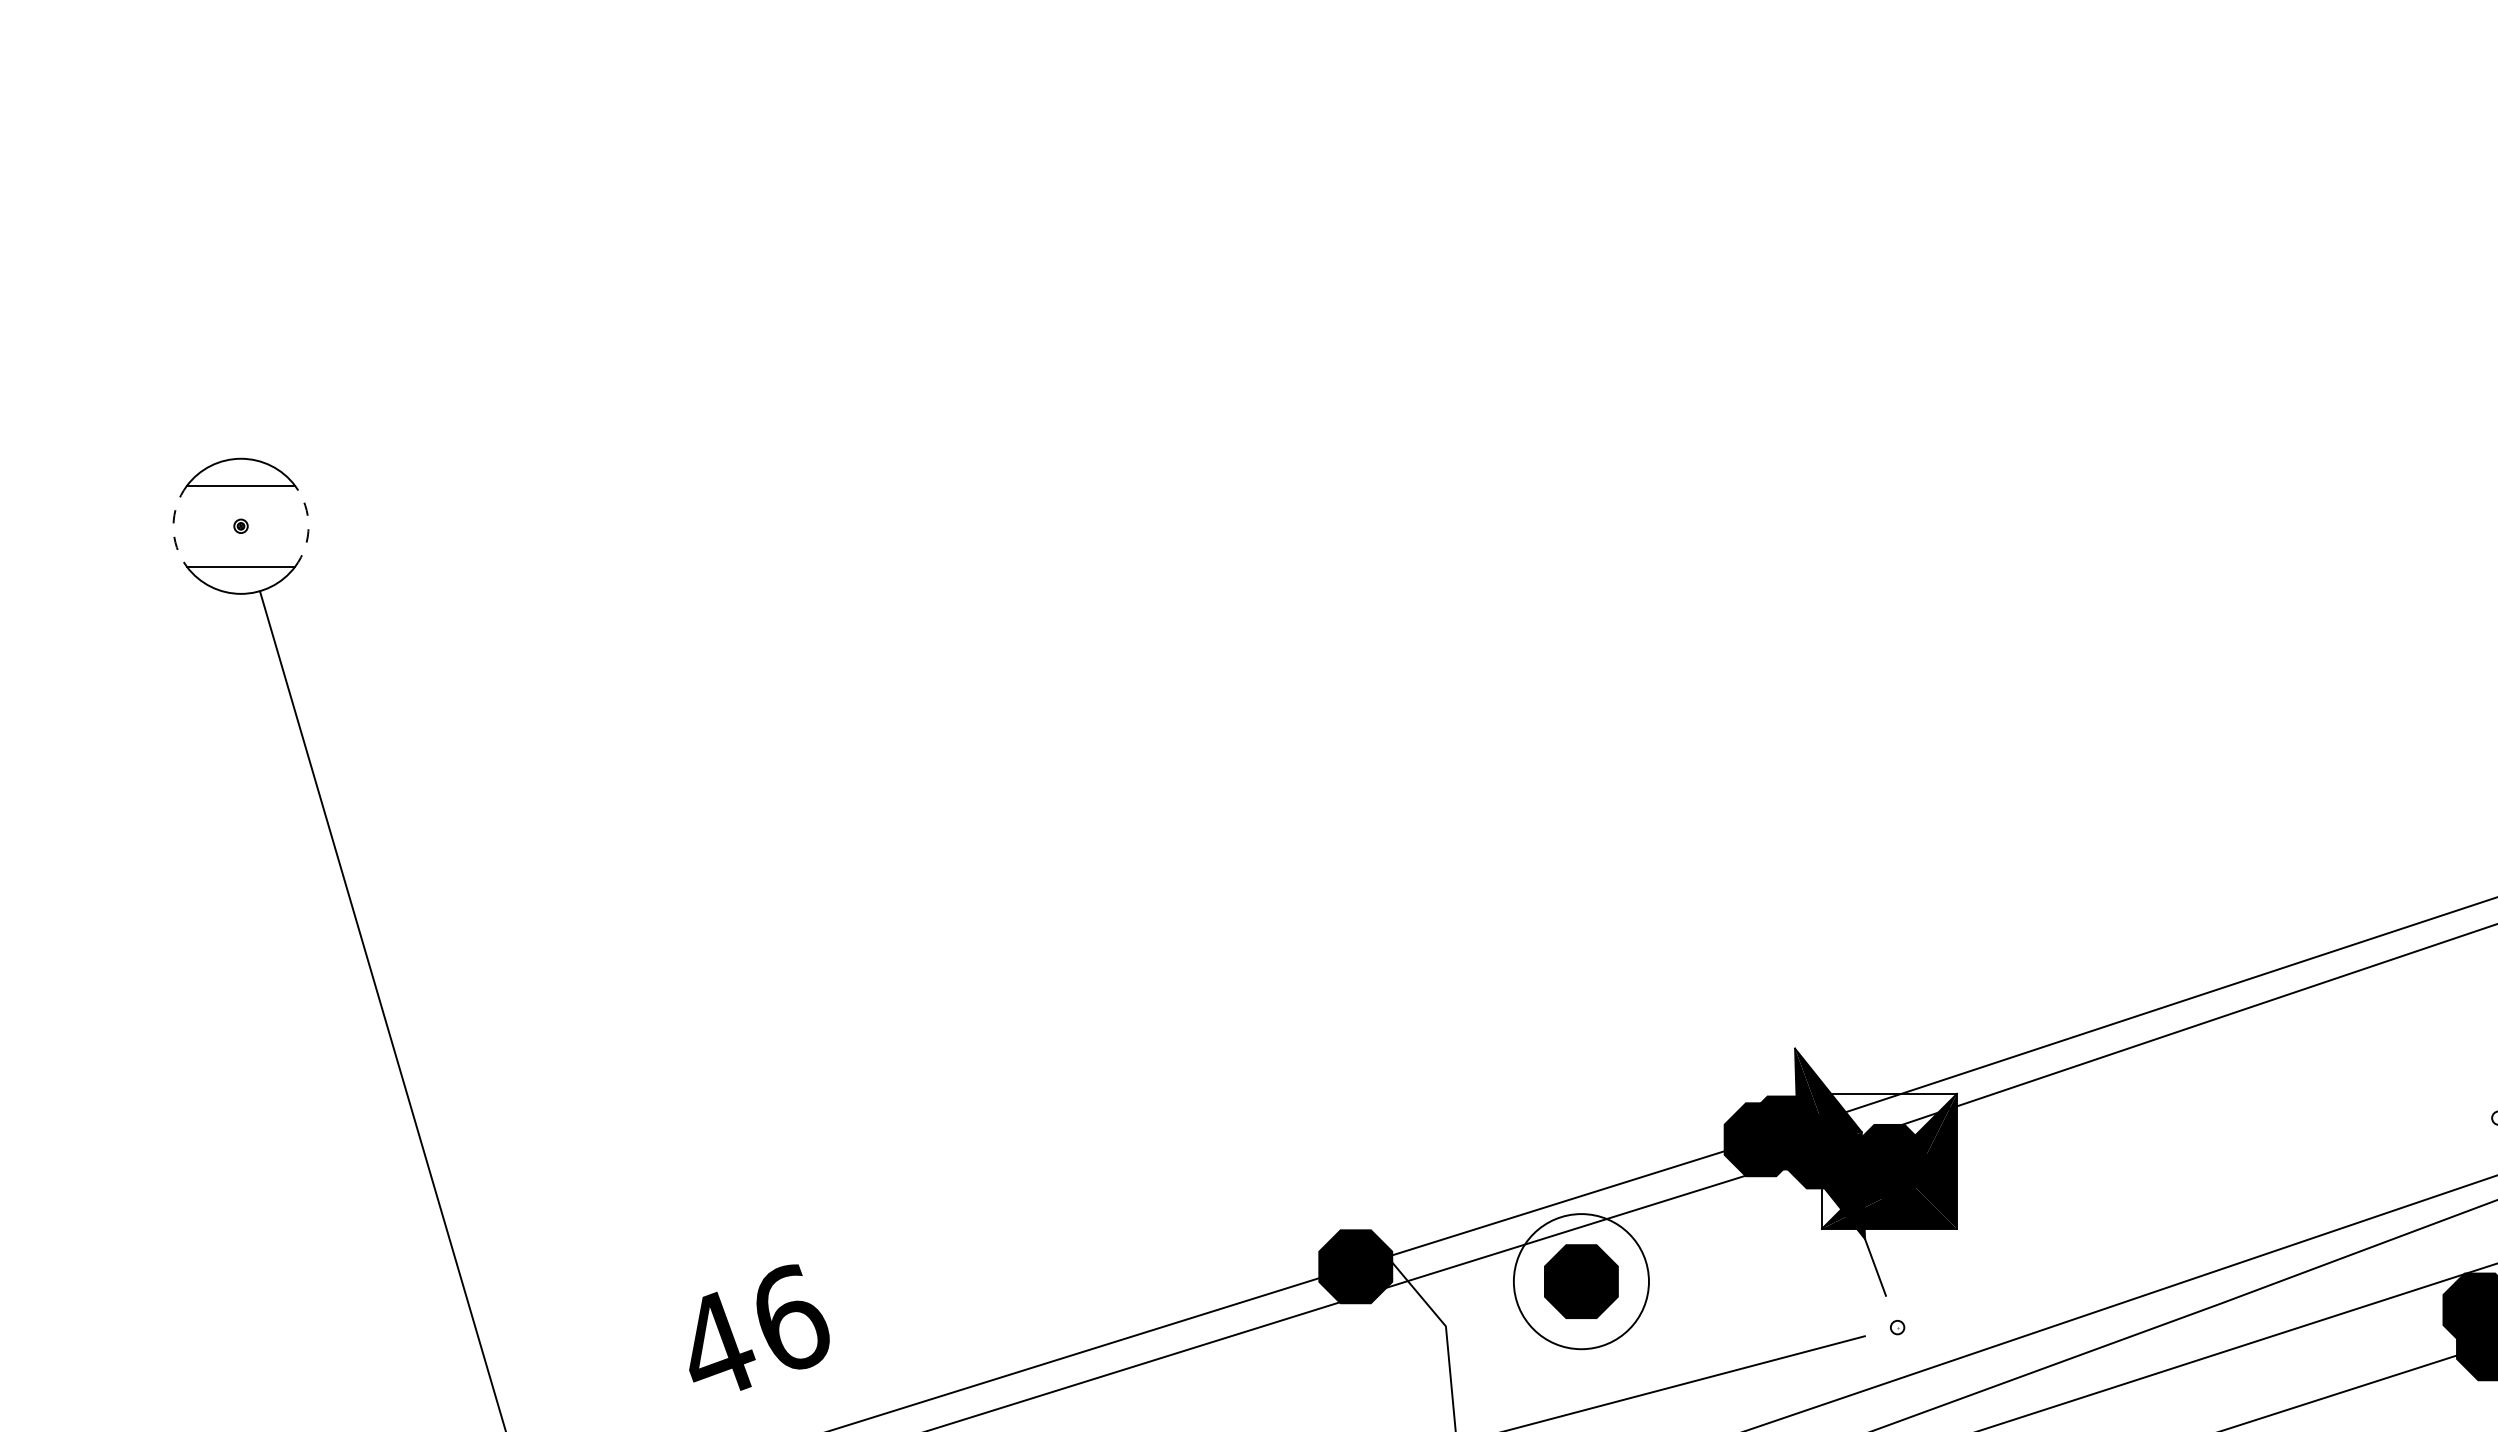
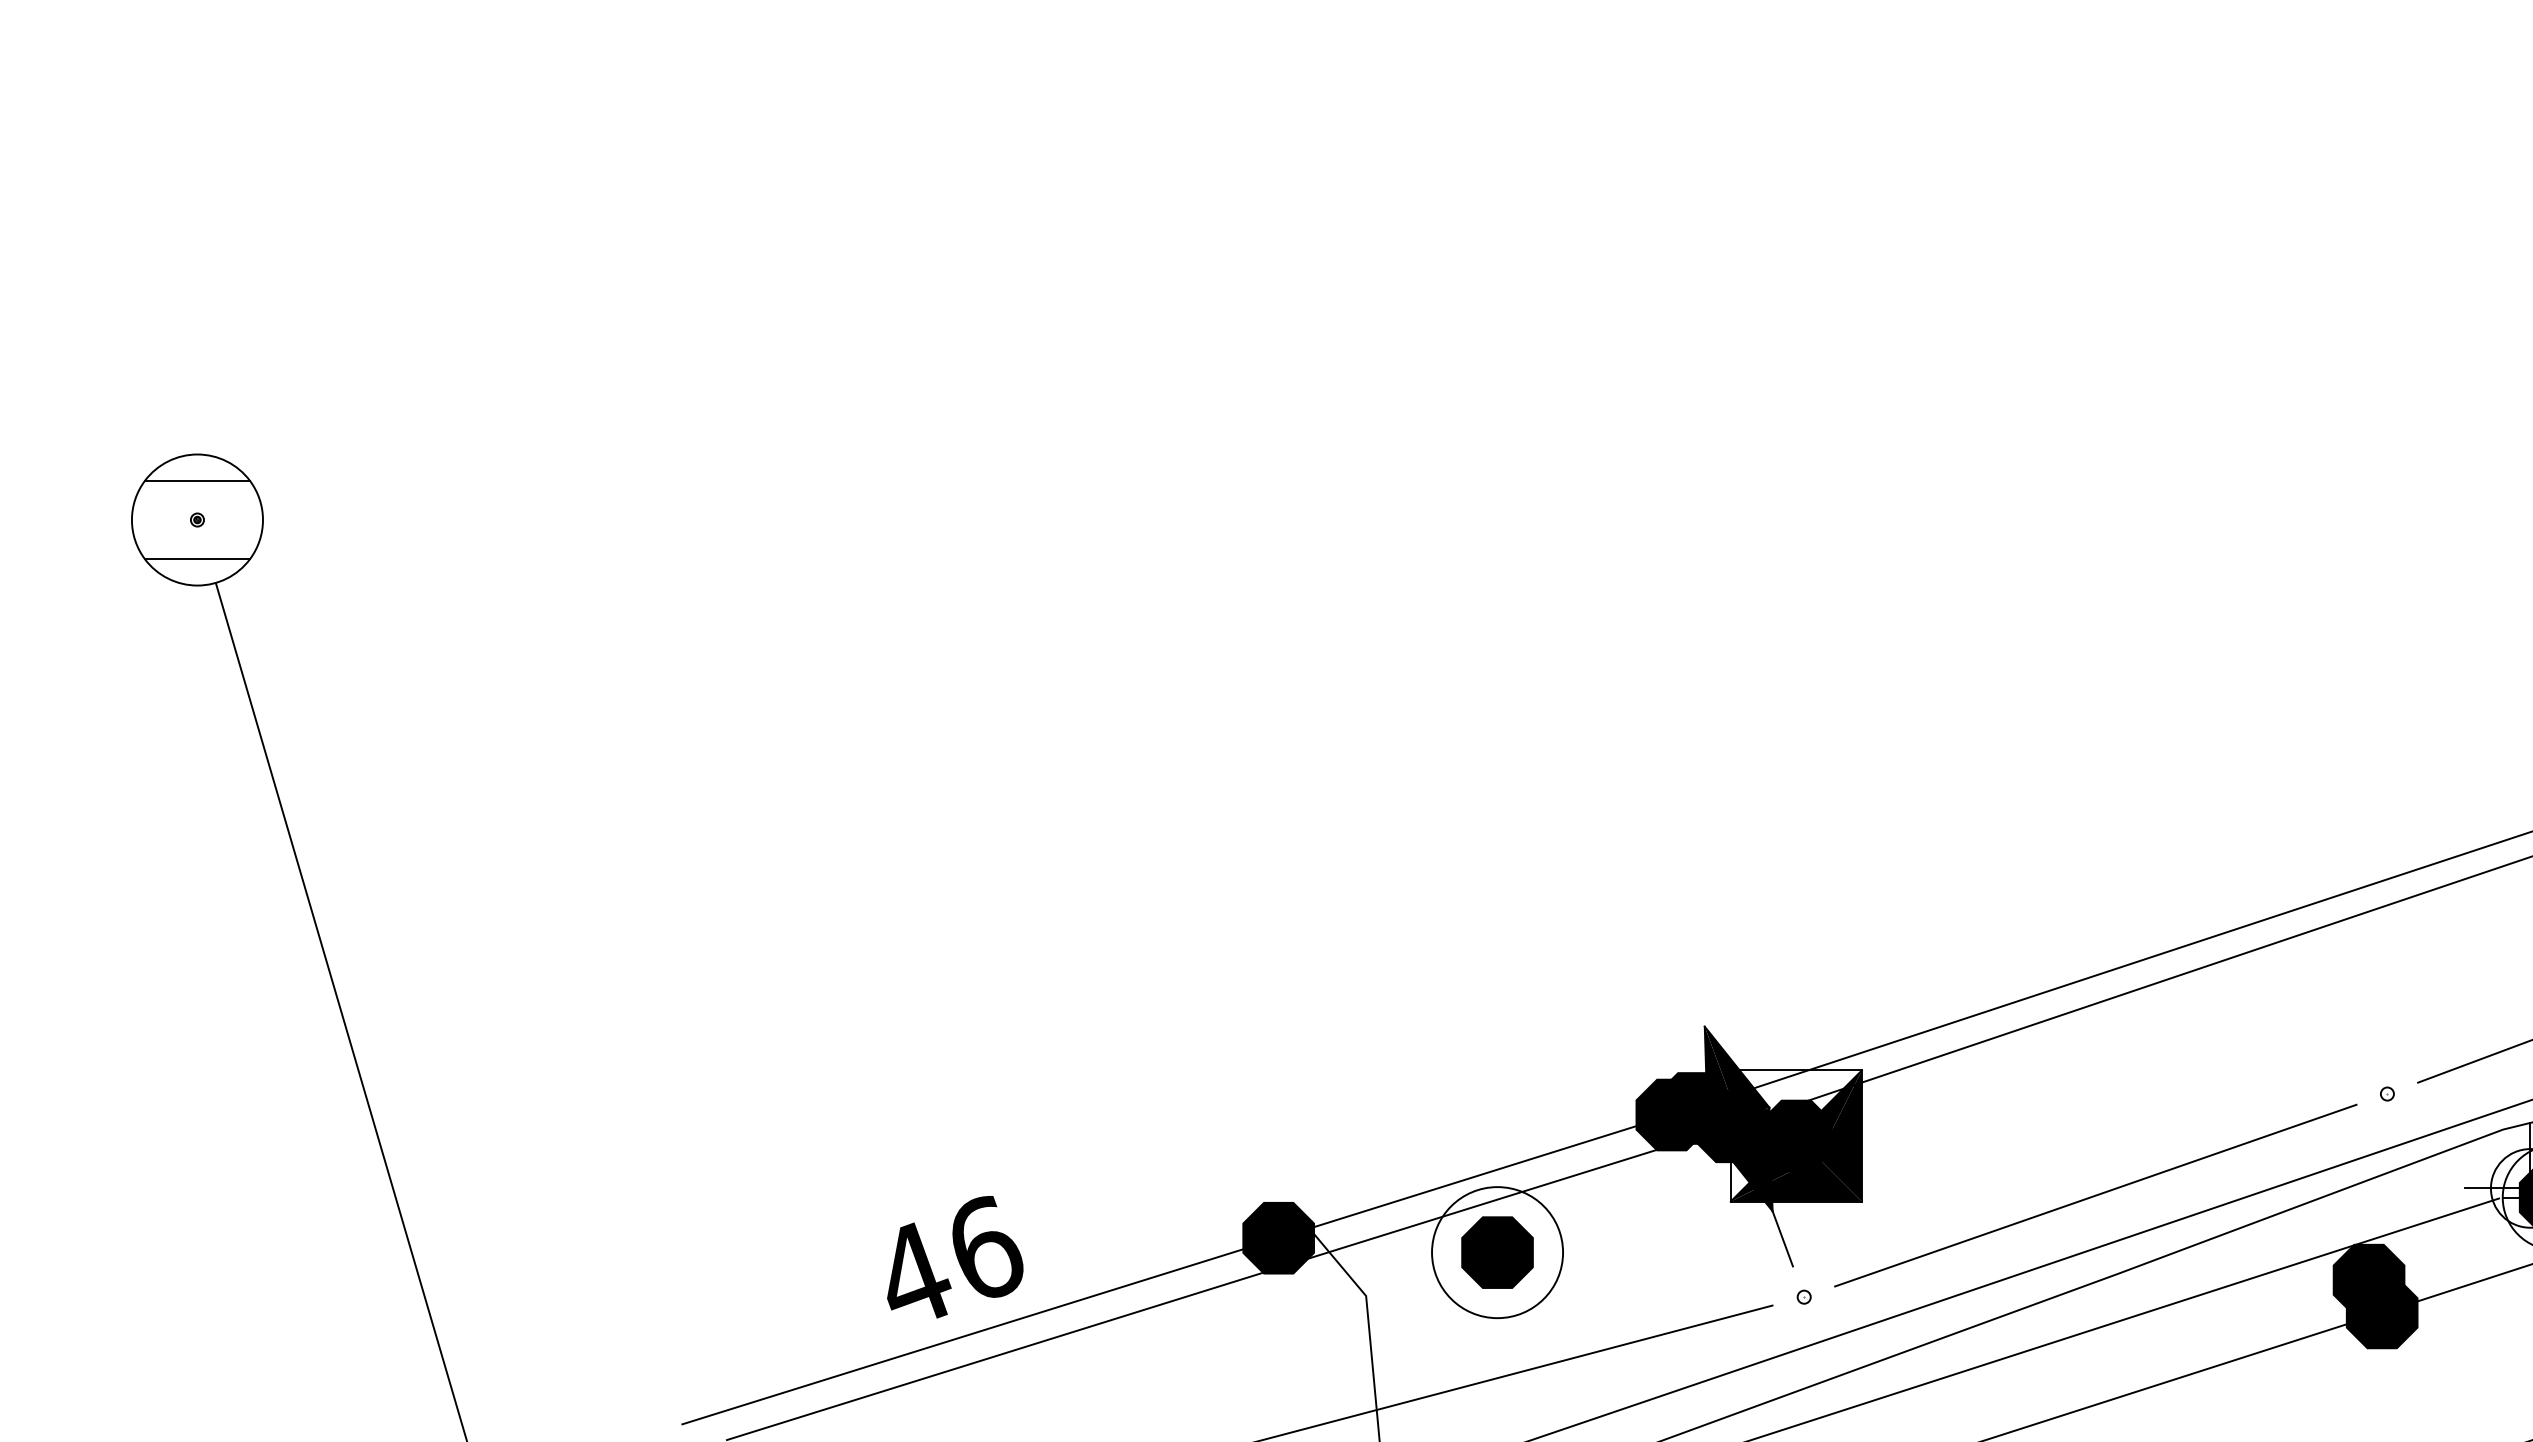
arc: (173, 526) -> (131, 520), dashed -> solid
arc: (309, 526) -> (263, 520), dashed -> solid
line: (2197, 1222) -> (2095, 1195), added
text: (759, 1327) -> (955, 1257), moved

